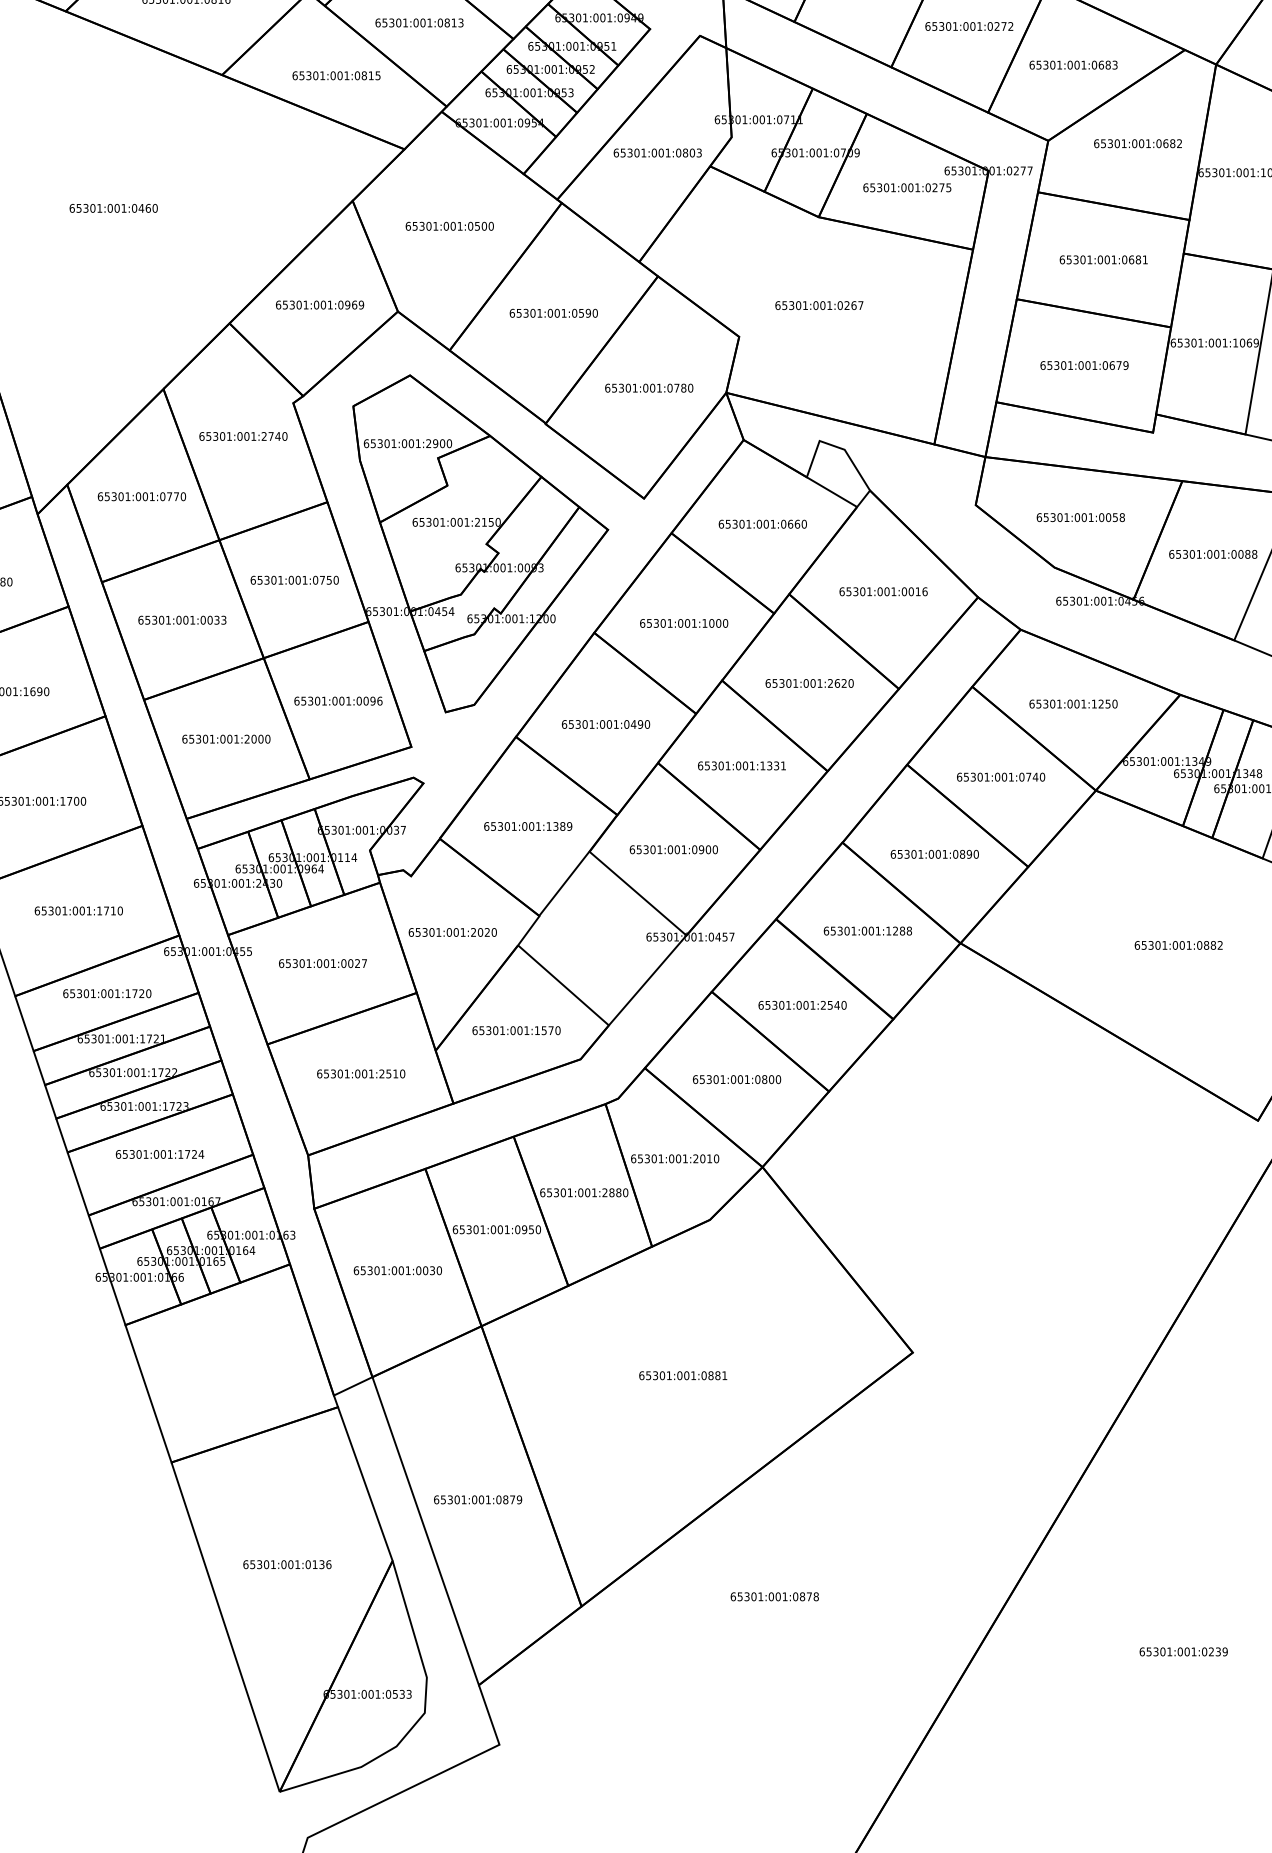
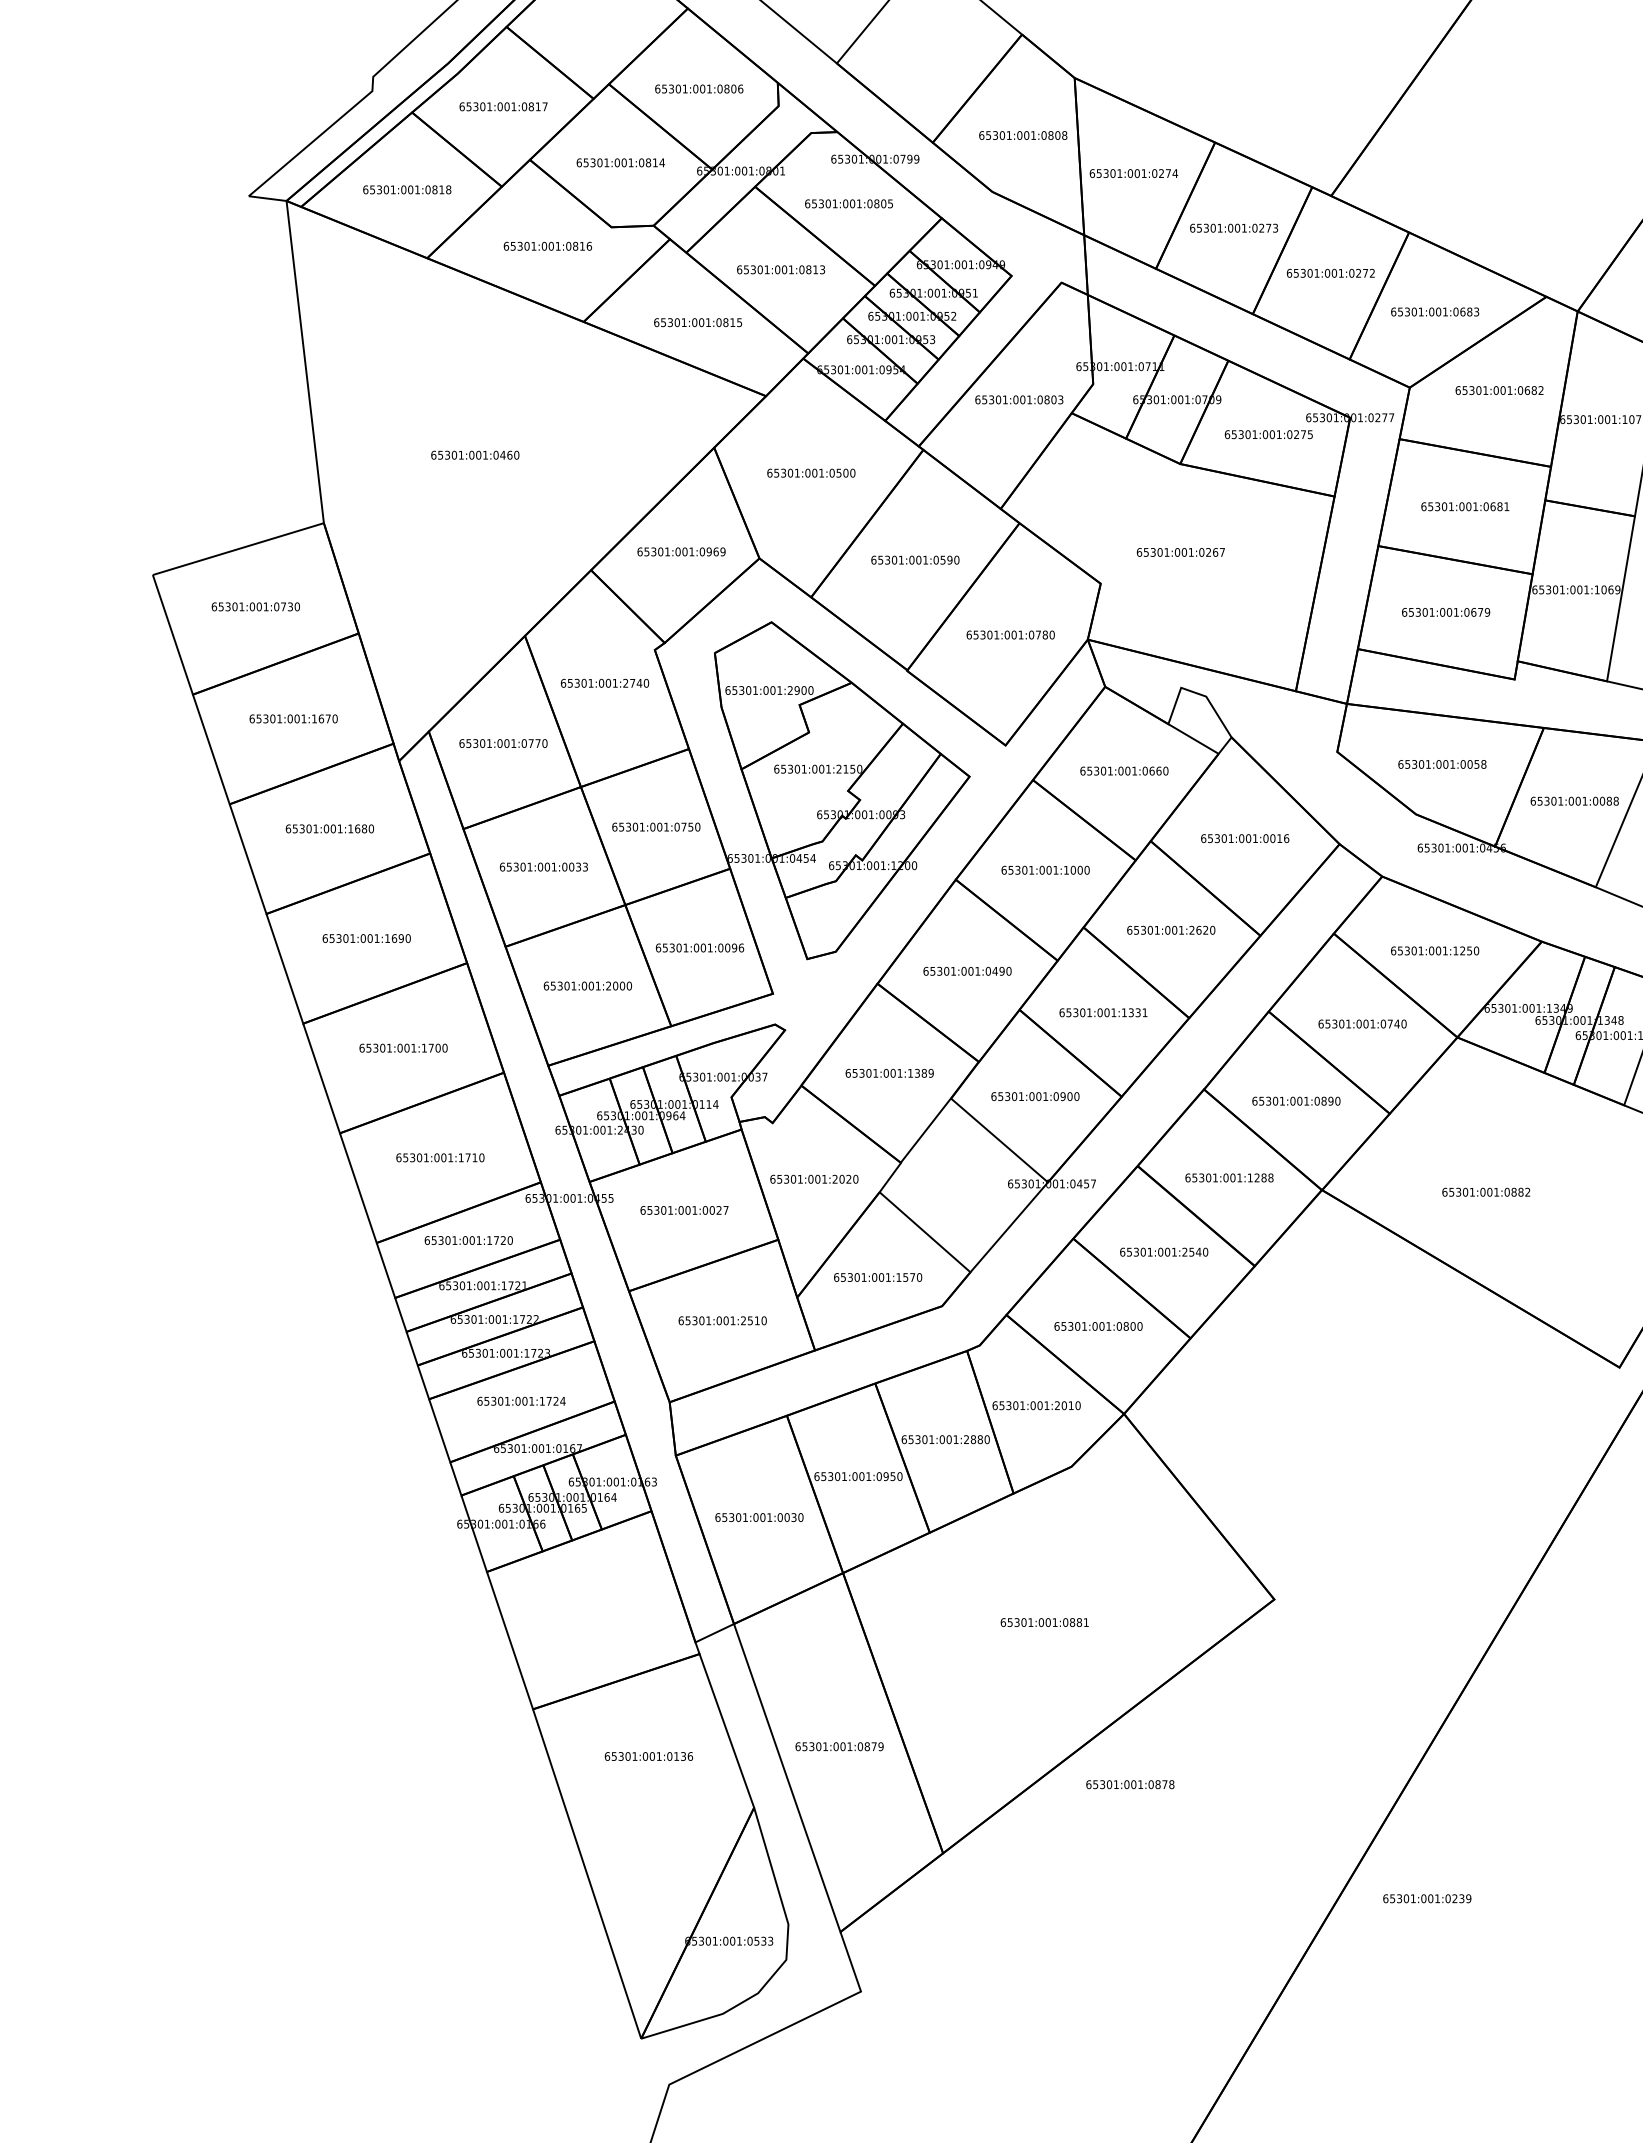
text: (1178, 944) -> (1486, 1191), moved
text: (286, 1564) -> (648, 1756), moved
text: (774, 1596) -> (1130, 1784), moved
text: (1183, 1651) -> (1427, 1898), moved

